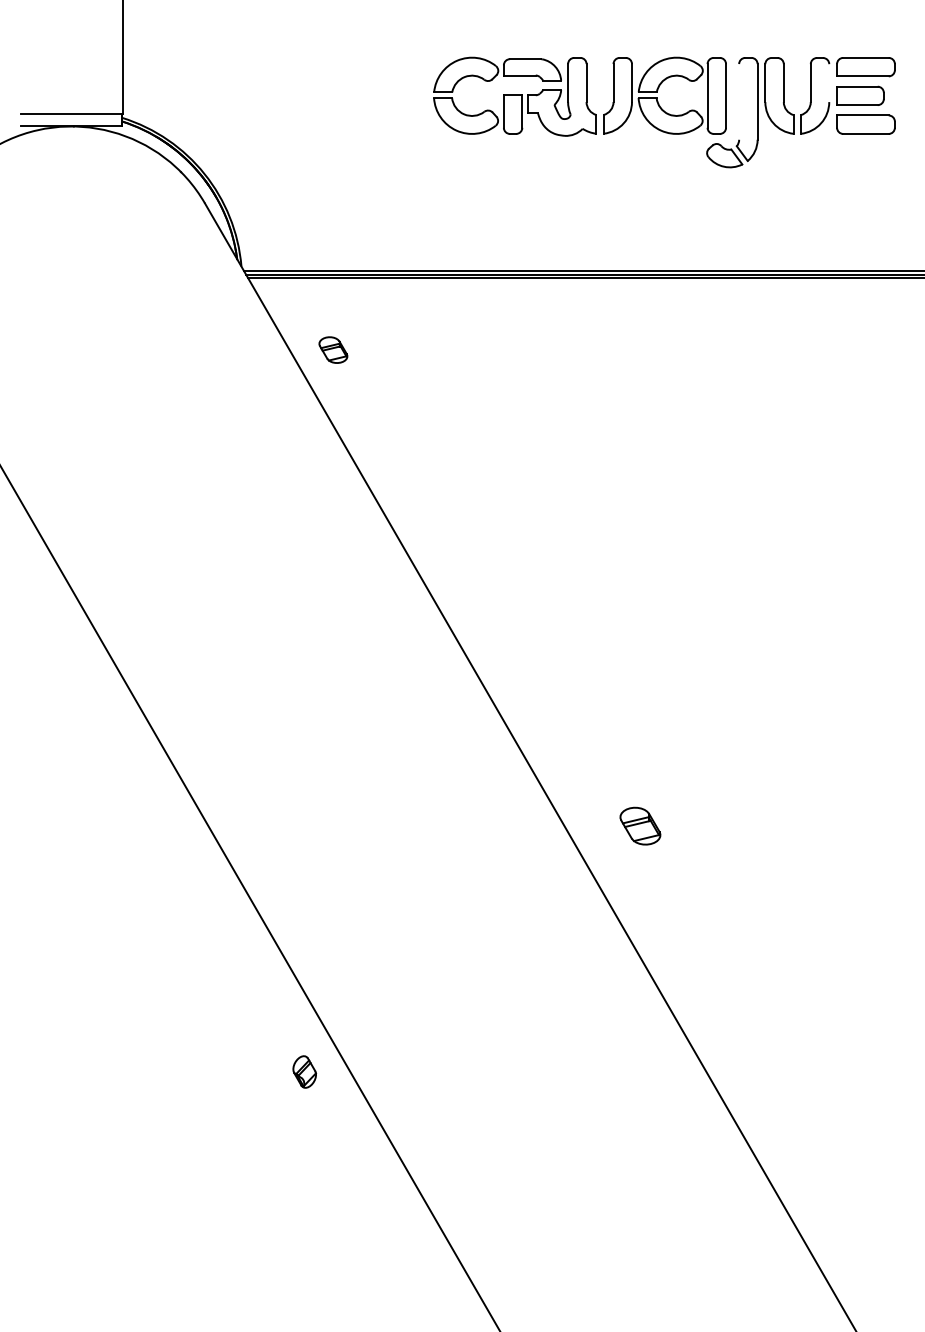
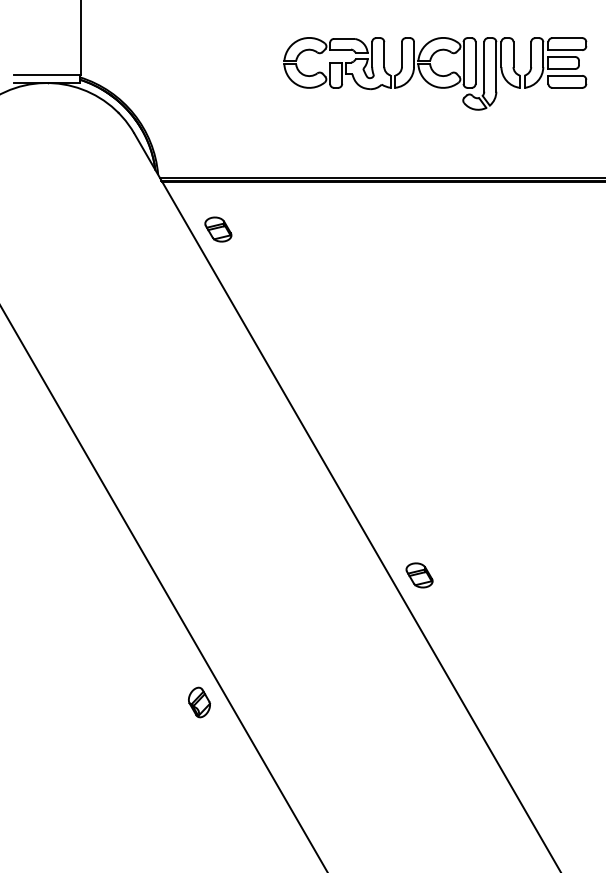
line: (829, 82) -> (543, 54), added
line: (739, 101) -> (484, 66), added
part: (333, 350) -> (218, 229), size x1.43
part: (640, 826) -> (419, 575), moved
part: (304, 1071) -> (199, 702), size x1.43

